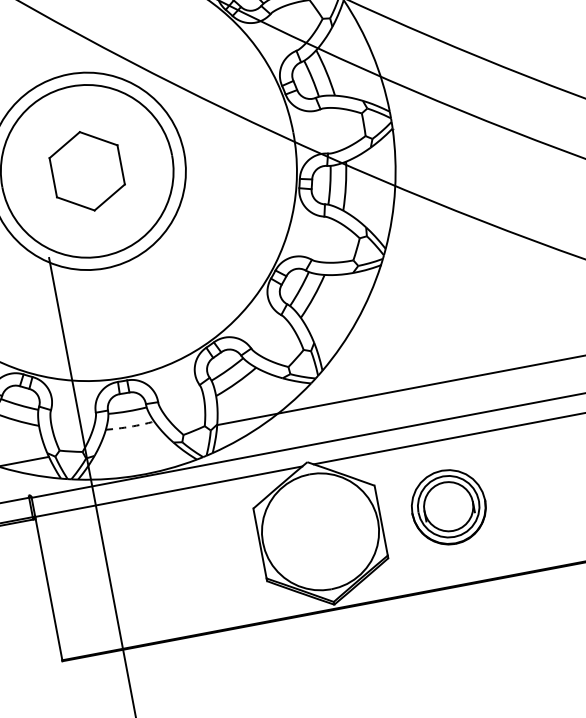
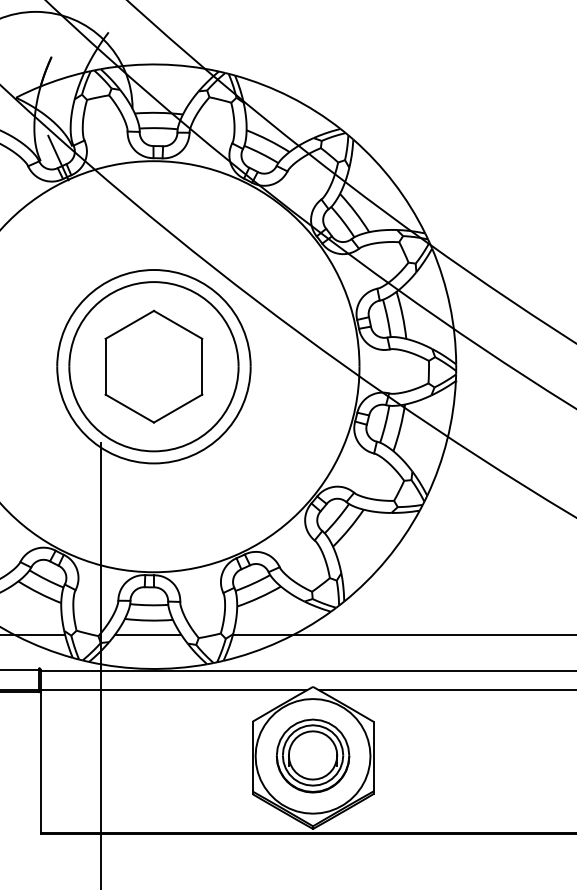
part: (86, 171) -> (153, 366), size x1.43
arc: (129, 426) -> (148, 620), dashed -> solid
line: (132, 440) -> (148, 634), added
part: (448, 506) -> (312, 755), moved

